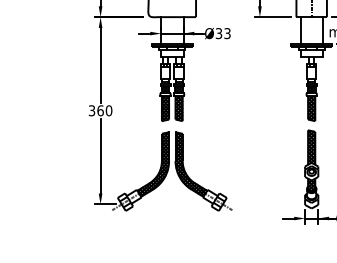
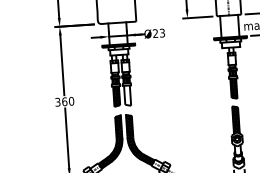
text: (218, 33) -> (155, 33), Ø33 -> Ø23
hatch: (178, 107) -> (127, 95), removed
hatch: (311, 185) -> (237, 150), removed

